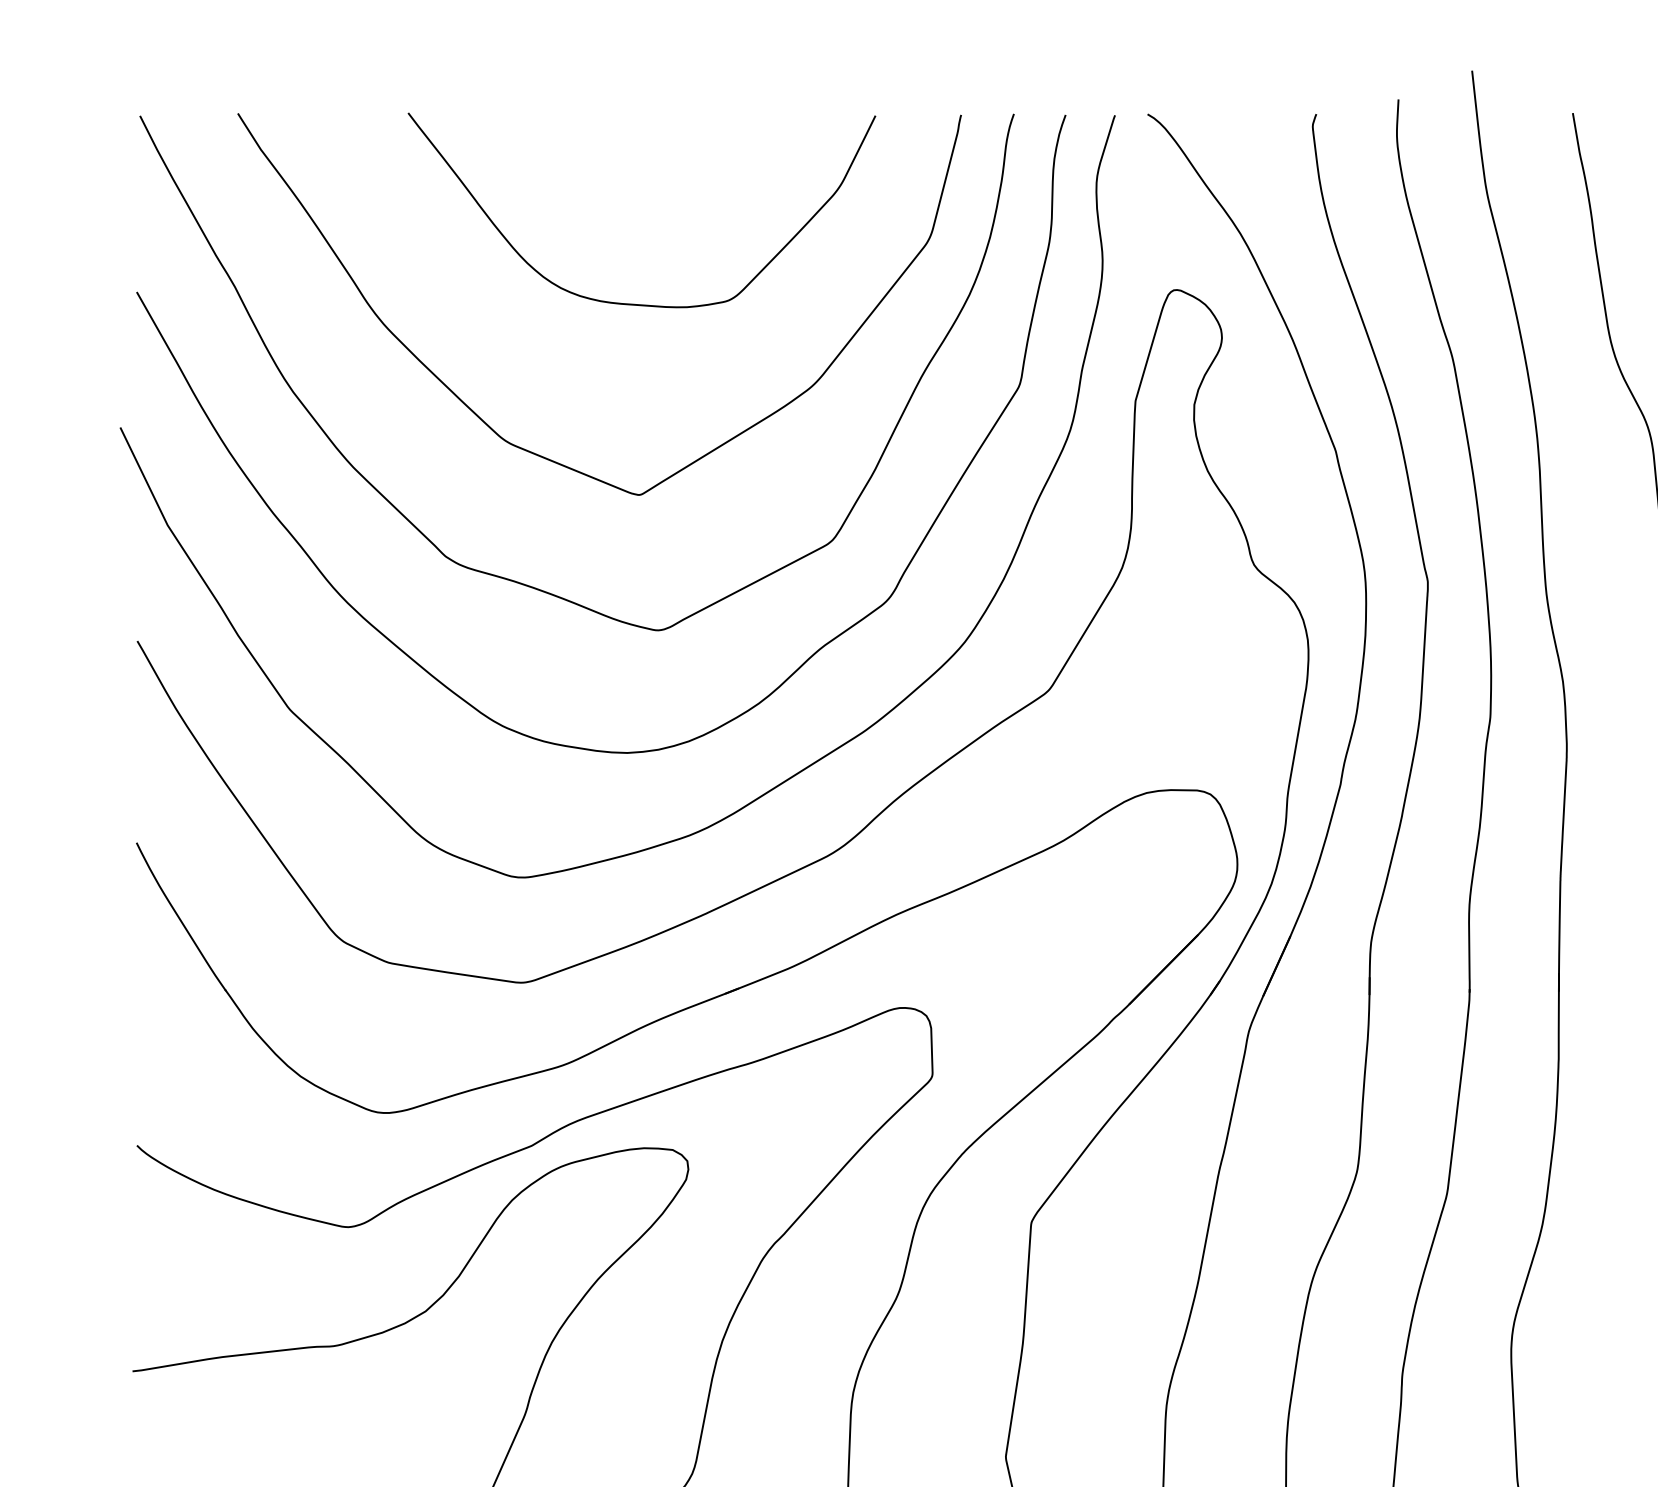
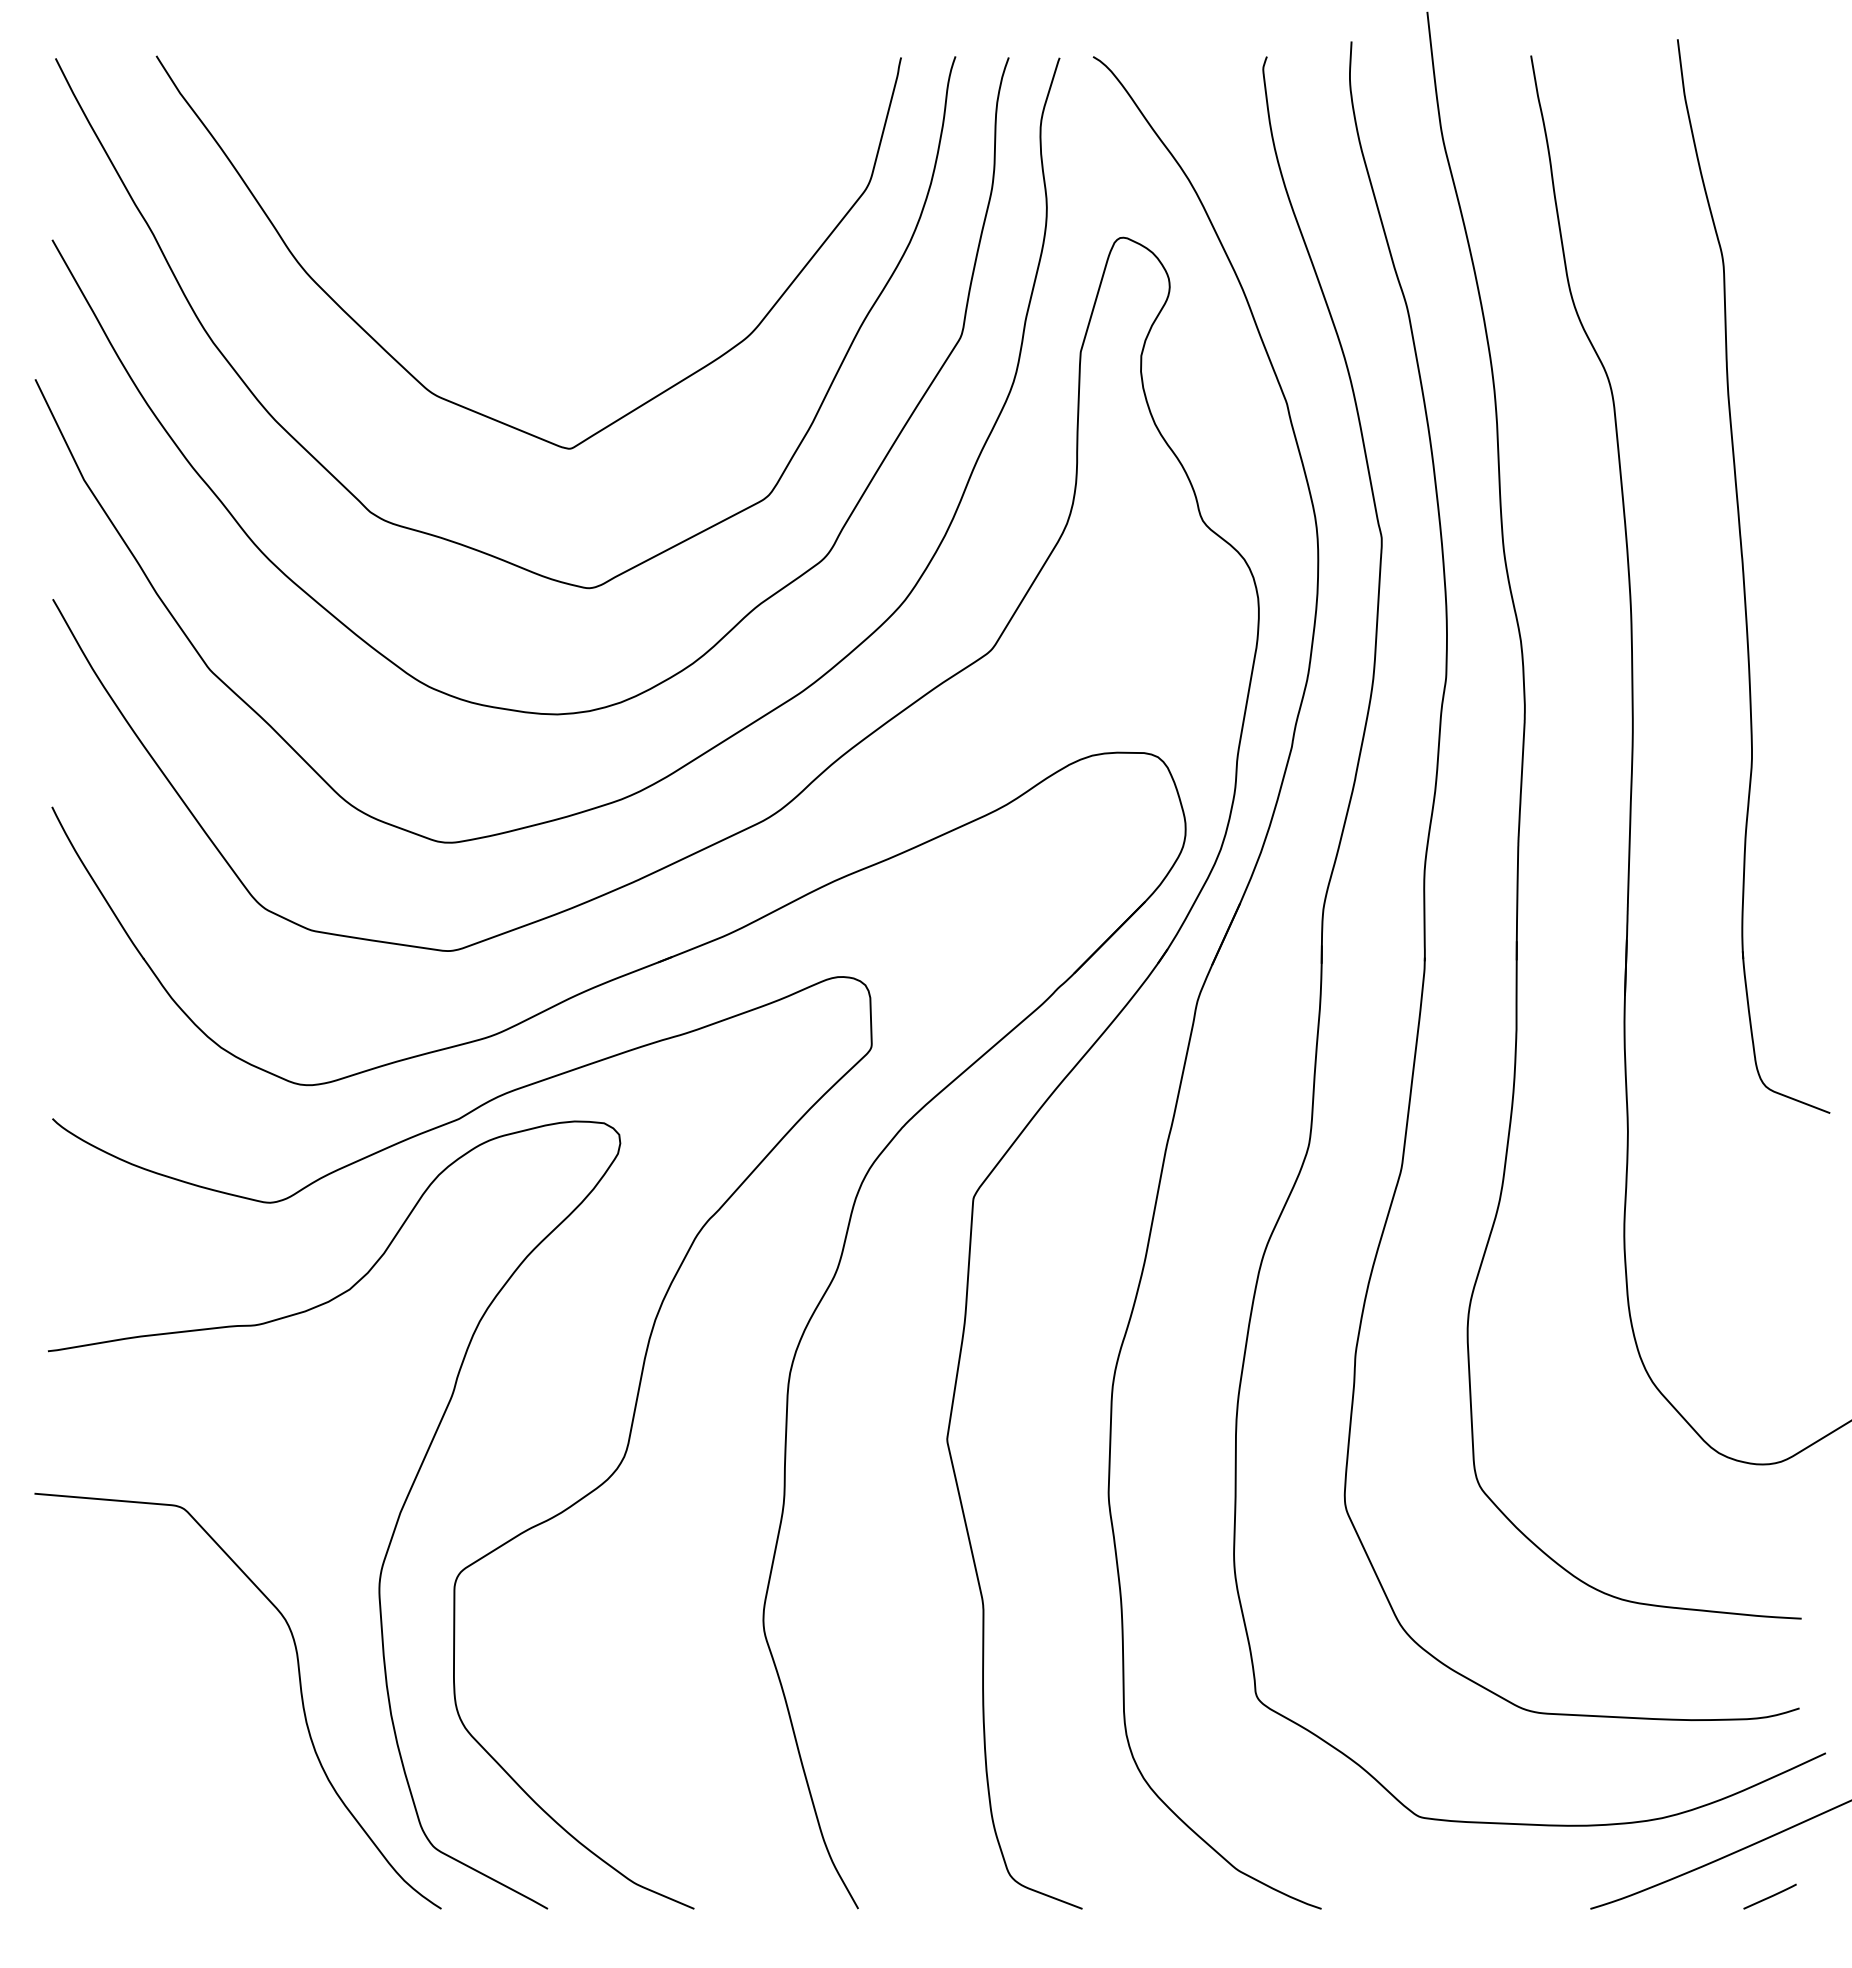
curve: (632, 303) -> (562, 251), removed

